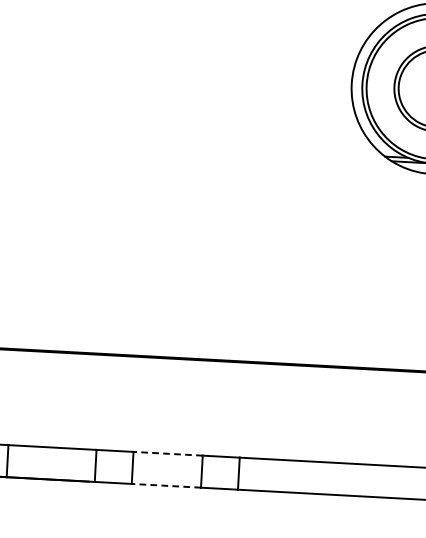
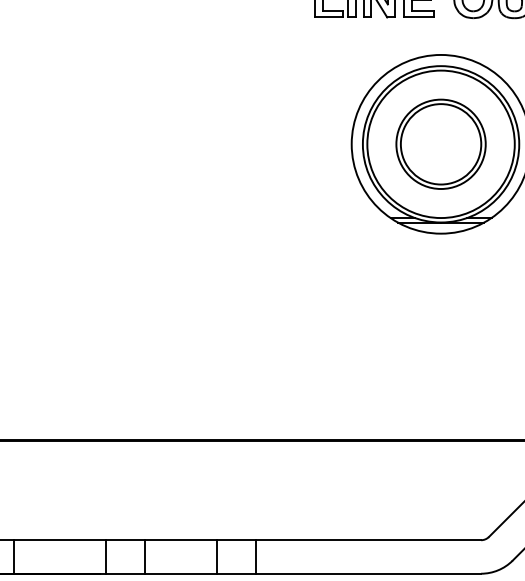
line: (167, 454) -> (180, 540), dashed -> solid
line: (165, 485) -> (180, 573), dashed -> solid

